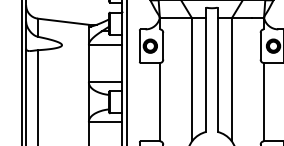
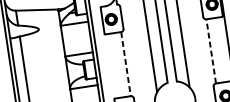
line: (264, 101) -> (211, 50), solid -> dashed
line: (159, 102) -> (125, 64), solid -> dashed

